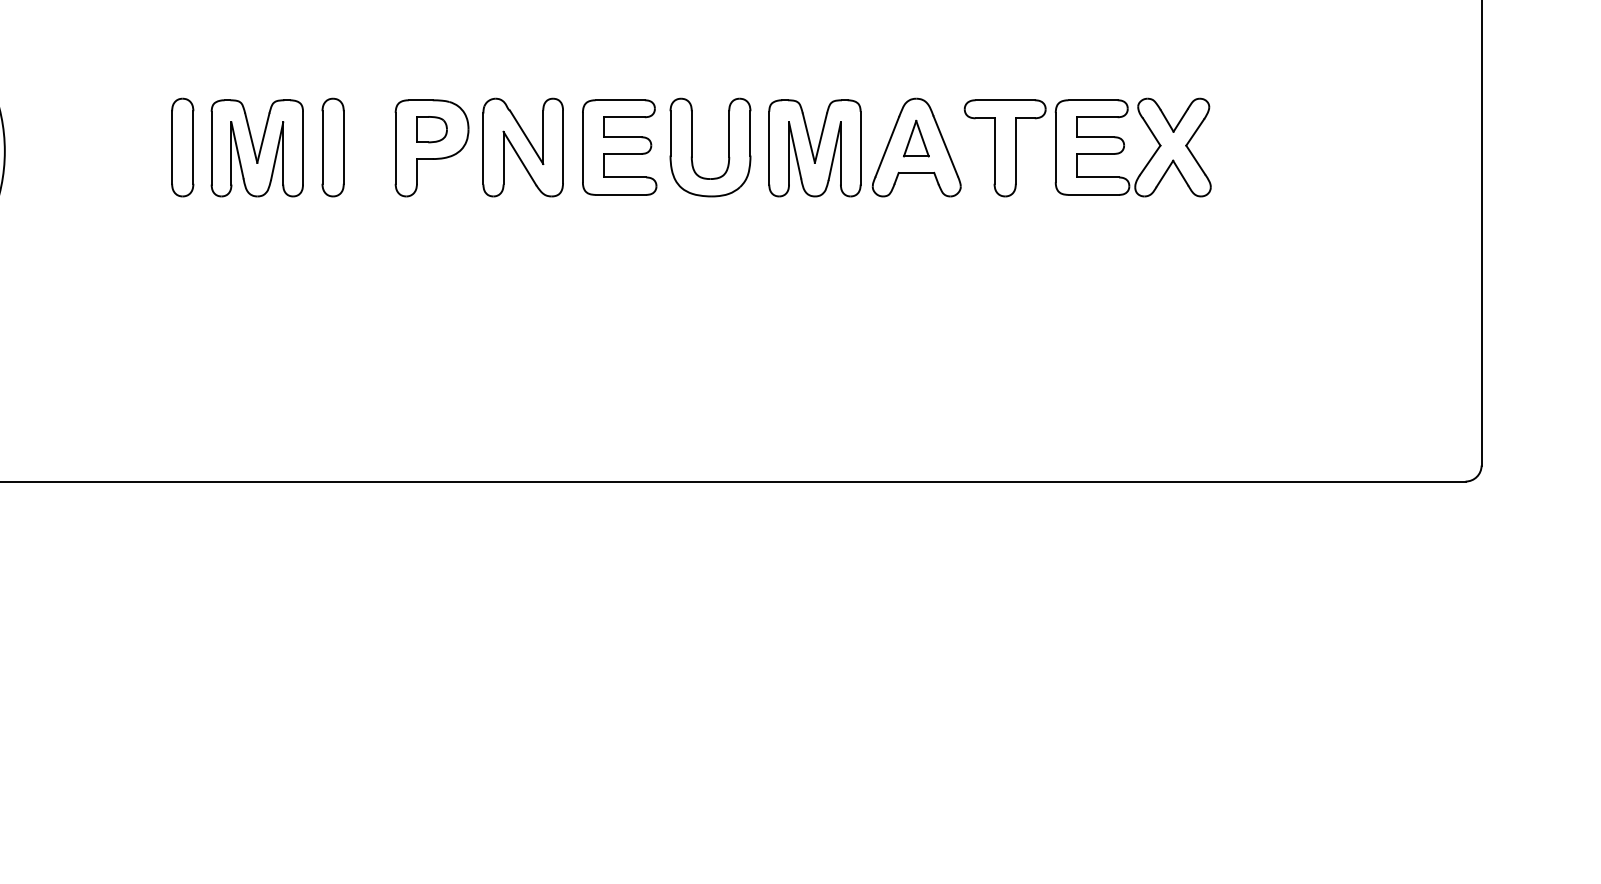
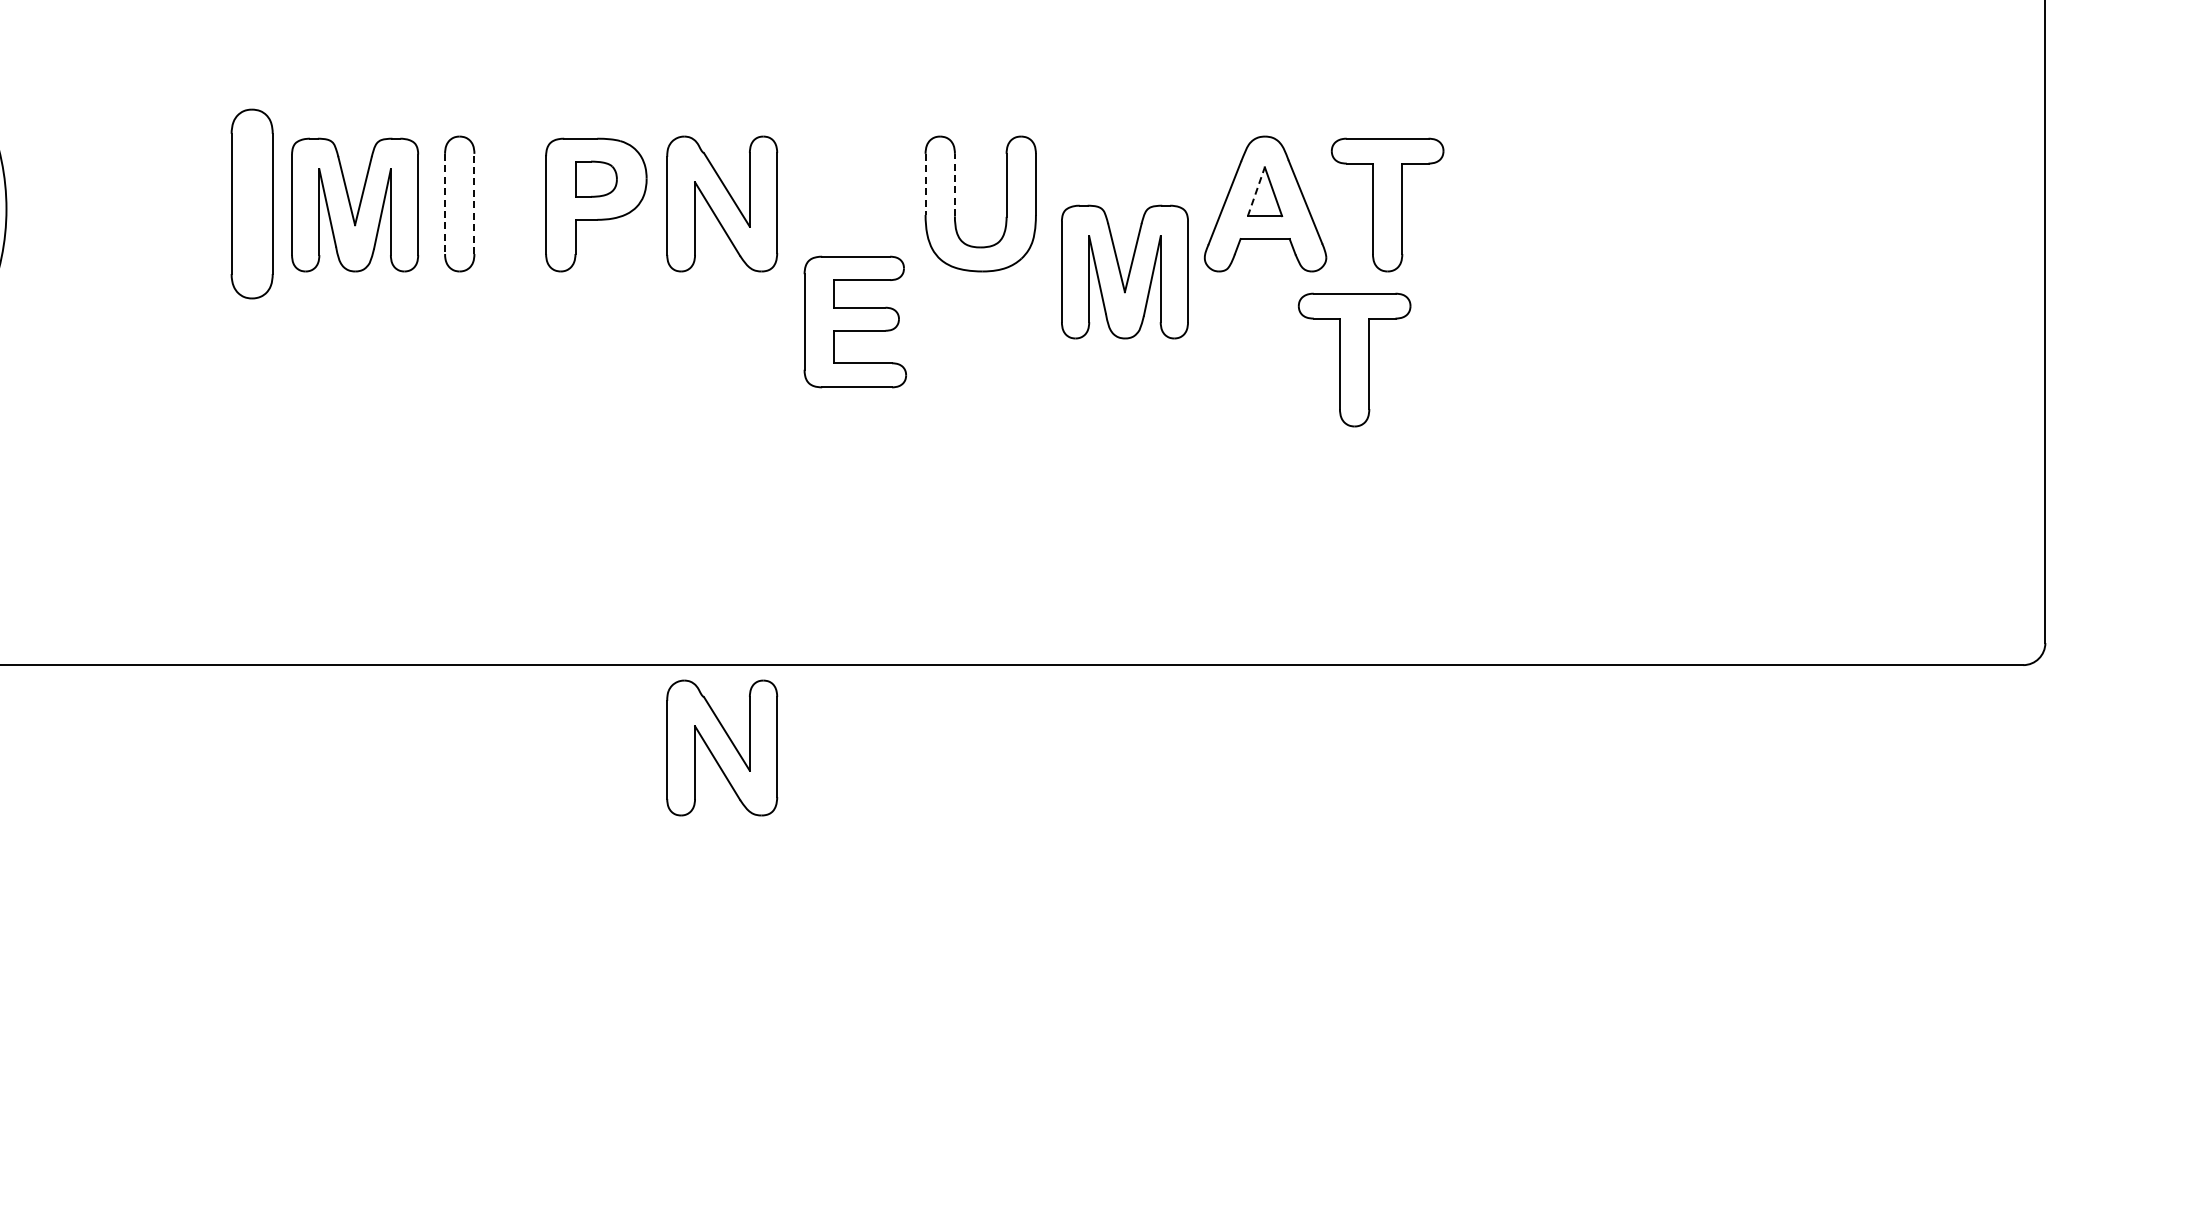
line: (670, 133) -> (925, 184), solid -> dashed
line: (691, 133) -> (954, 184), solid -> dashed
line: (910, 138) -> (1256, 191), solid -> dashed
part: (182, 147) -> (251, 203), size x1.4
line: (322, 147) -> (445, 204), solid -> dashed
line: (343, 147) -> (474, 203), solid -> dashed
part: (619, 147) -> (854, 321), moved
part: (814, 147) -> (1124, 271), moved
part: (1124, 147) -> (1552, 203), removed
part: (981, 260) -> (1354, 359), added
part: (523, 541) -> (722, 747), added

